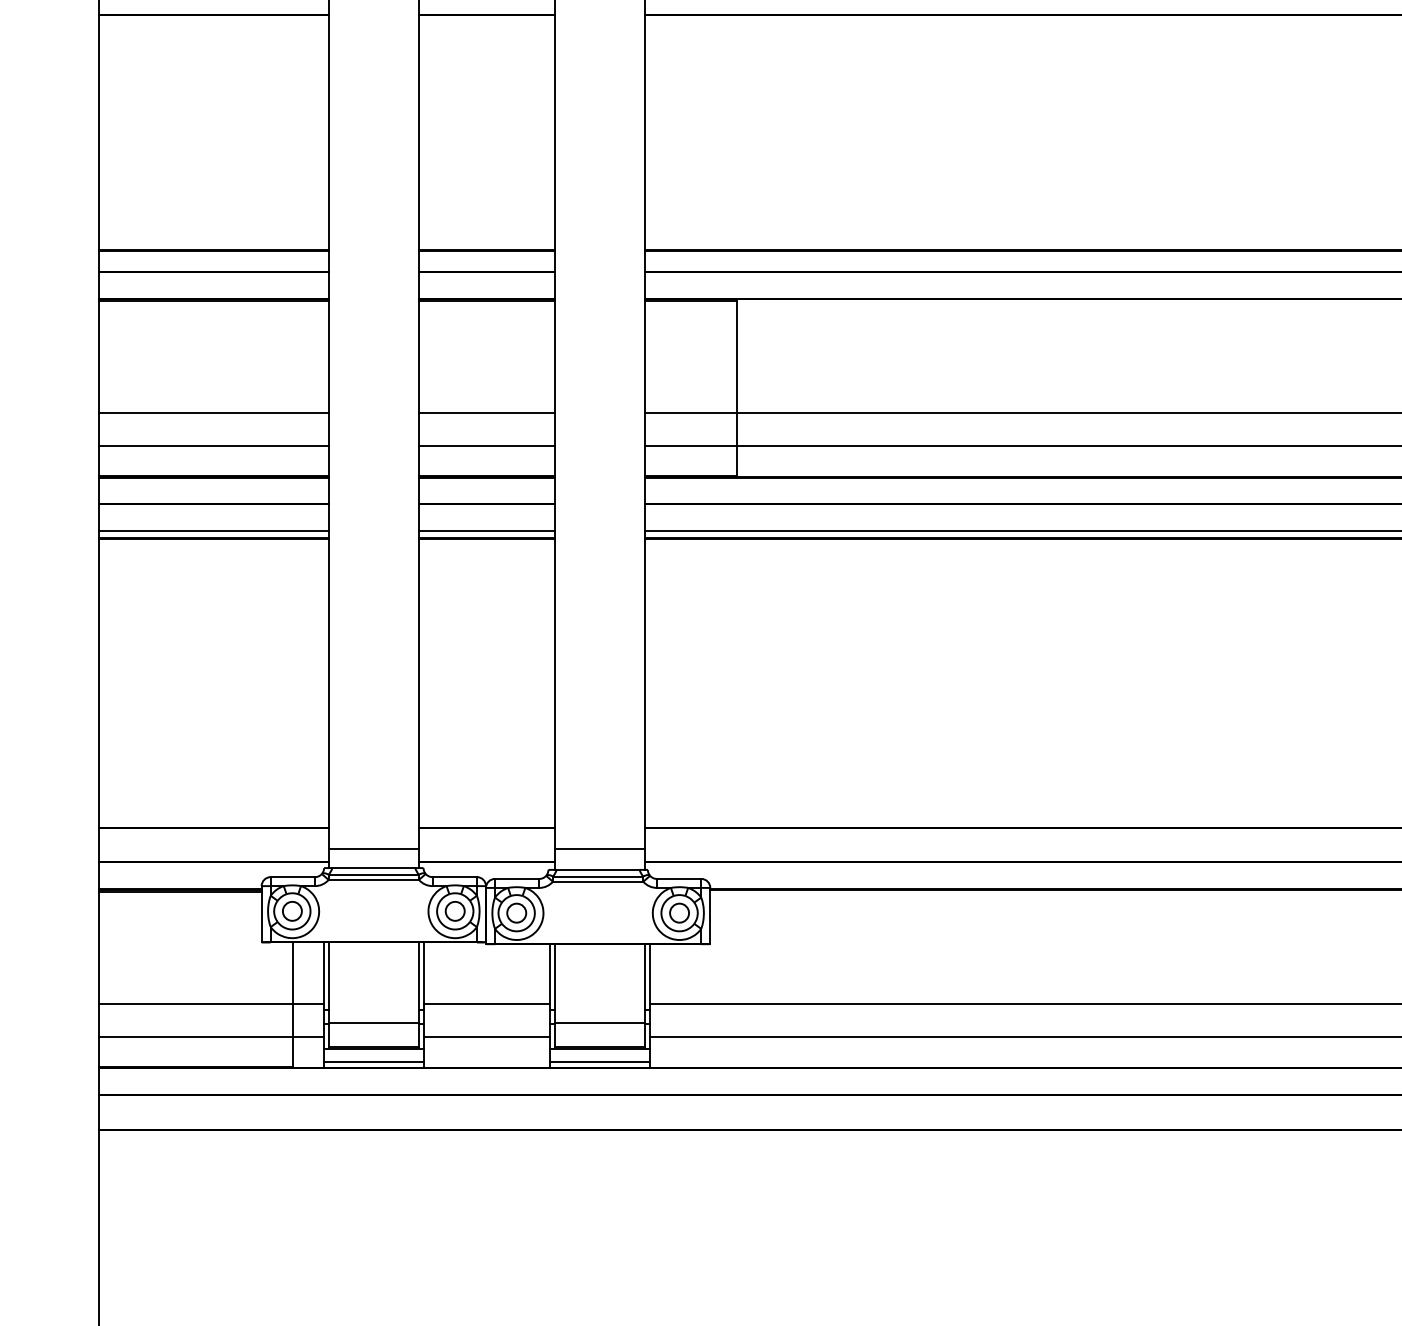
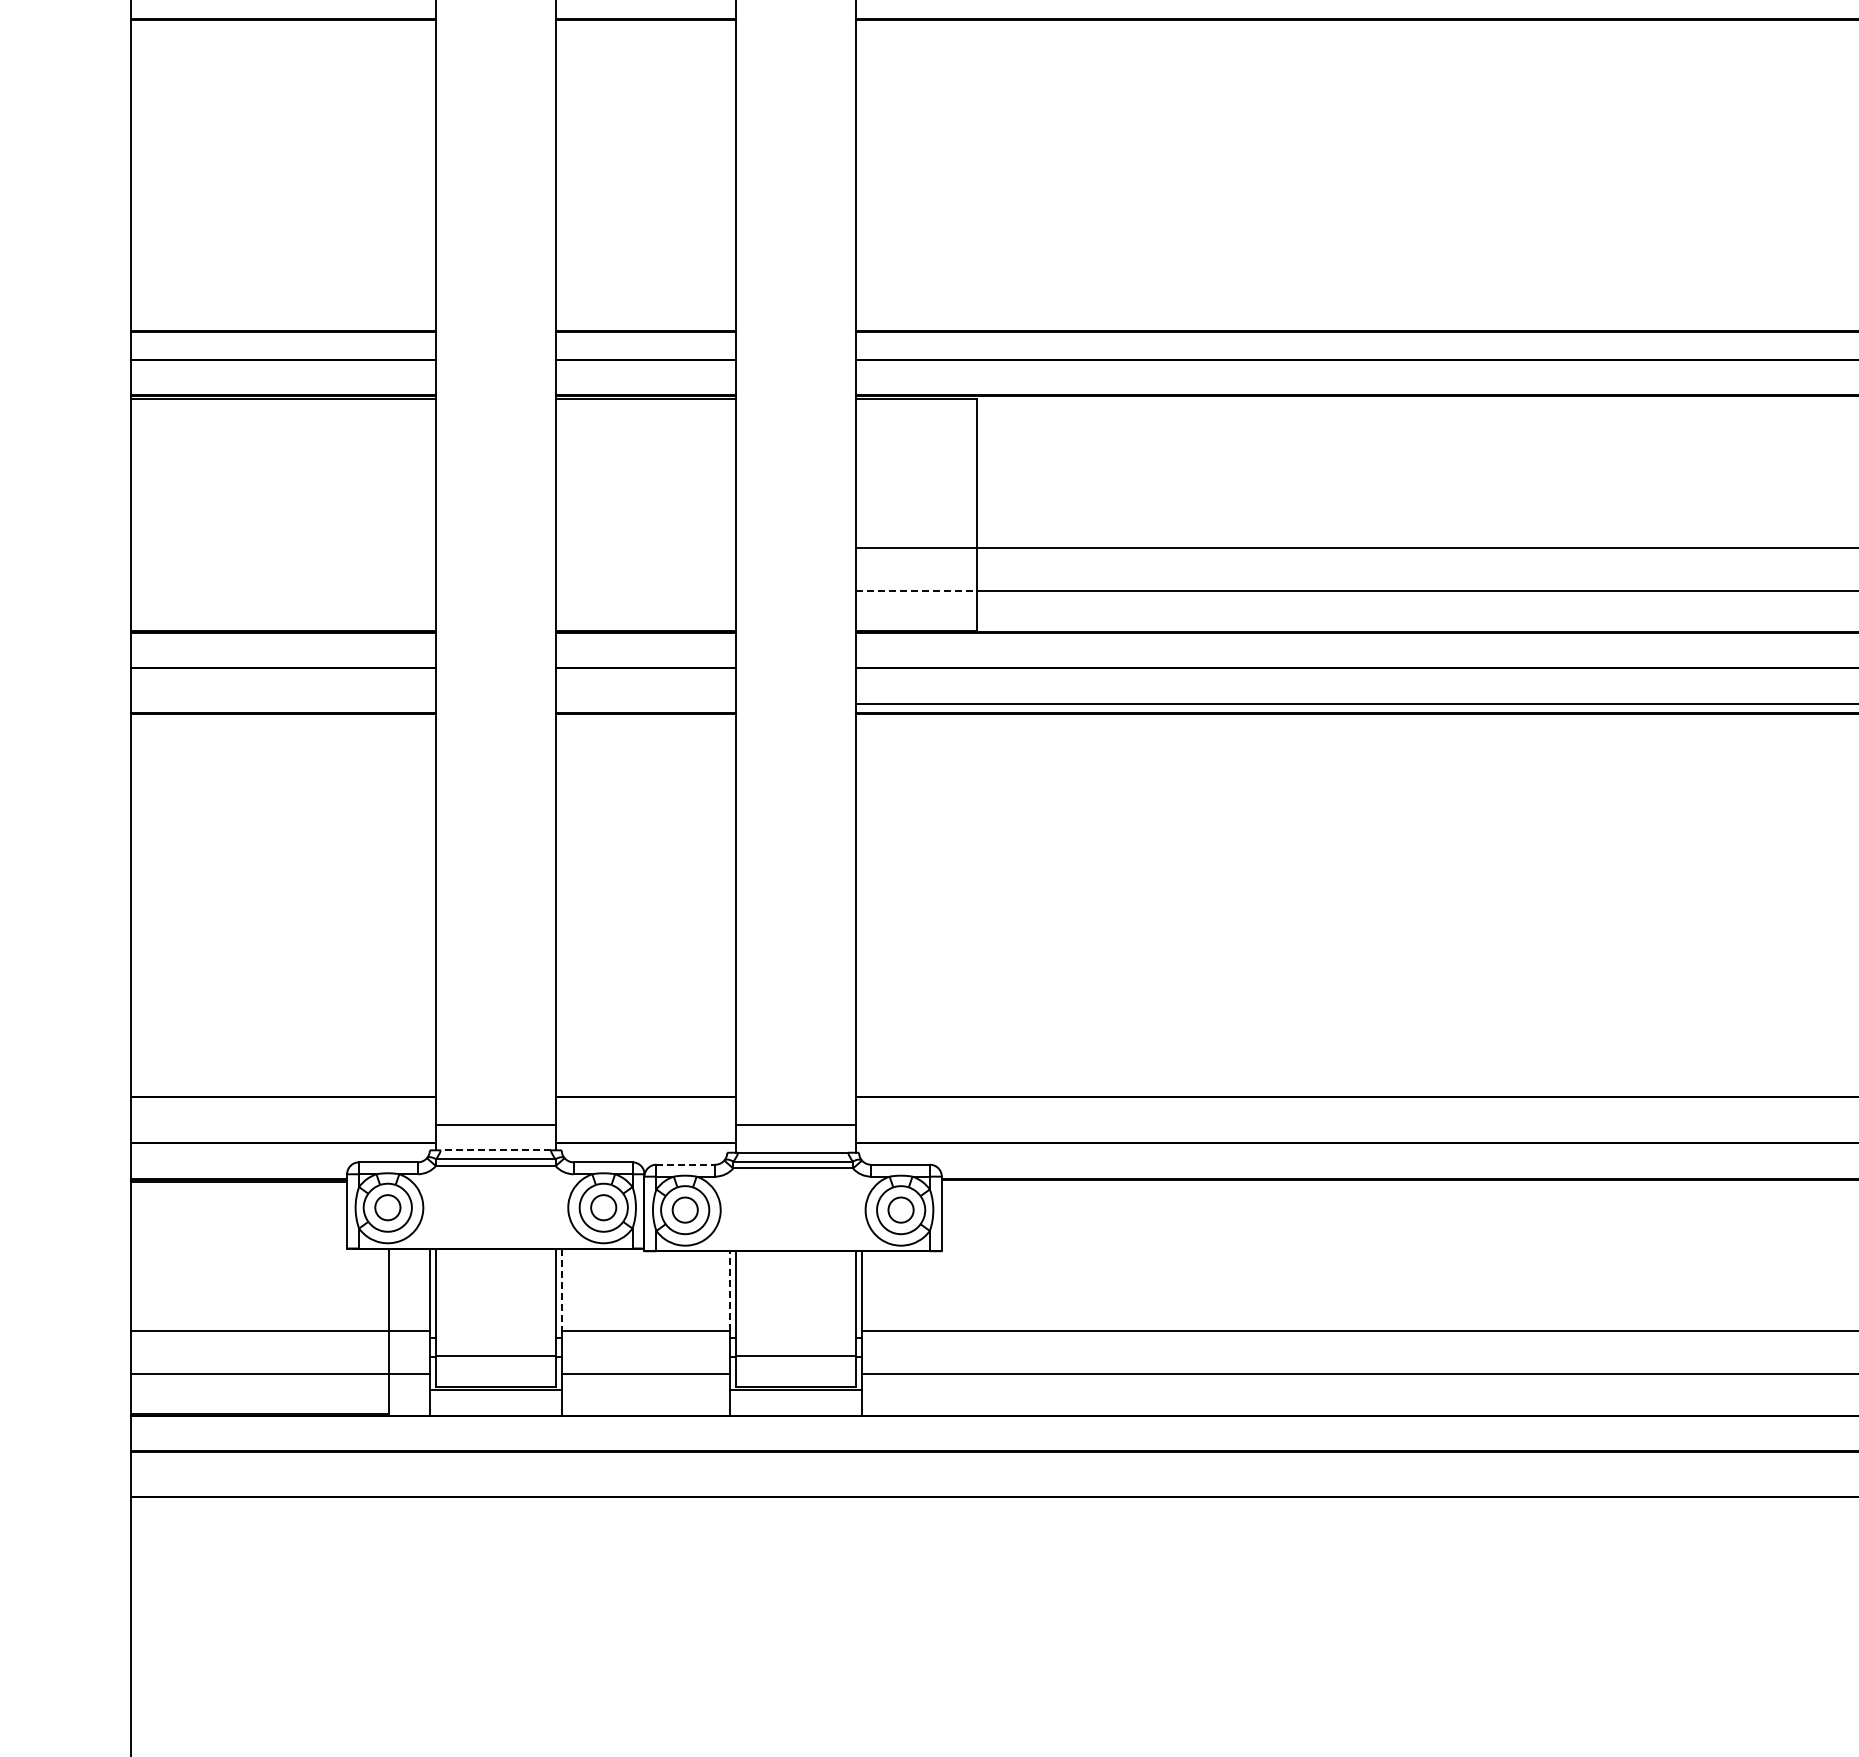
line: (213, 413) -> (283, 547), removed
line: (486, 413) -> (645, 547), removed
line: (213, 445) -> (283, 590), removed
line: (486, 445) -> (645, 590), removed
line: (691, 445) -> (916, 590), solid -> dashed
line: (213, 530) -> (283, 703), removed
line: (486, 530) -> (645, 703), removed
line: (373, 868) -> (495, 1150), solid -> dashed
line: (517, 878) -> (686, 1164), solid -> dashed
line: (423, 973) -> (561, 1290), solid -> dashed
line: (550, 974) -> (729, 1291), solid -> dashed
line: (373, 1061) -> (495, 1406), removed
line: (599, 1061) -> (795, 1406), removed

